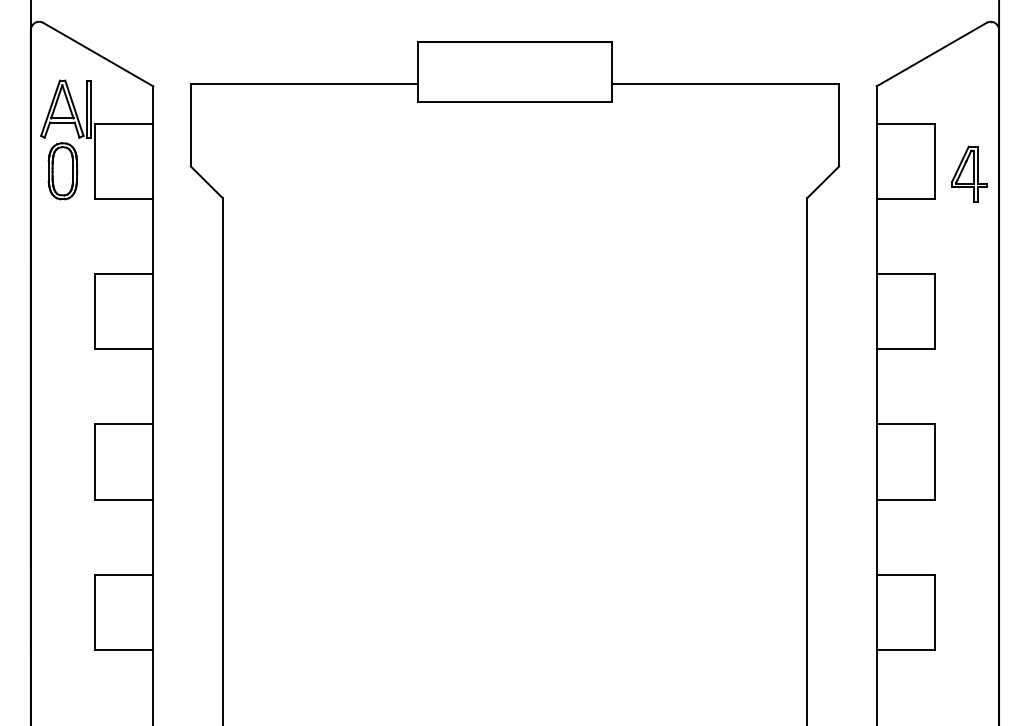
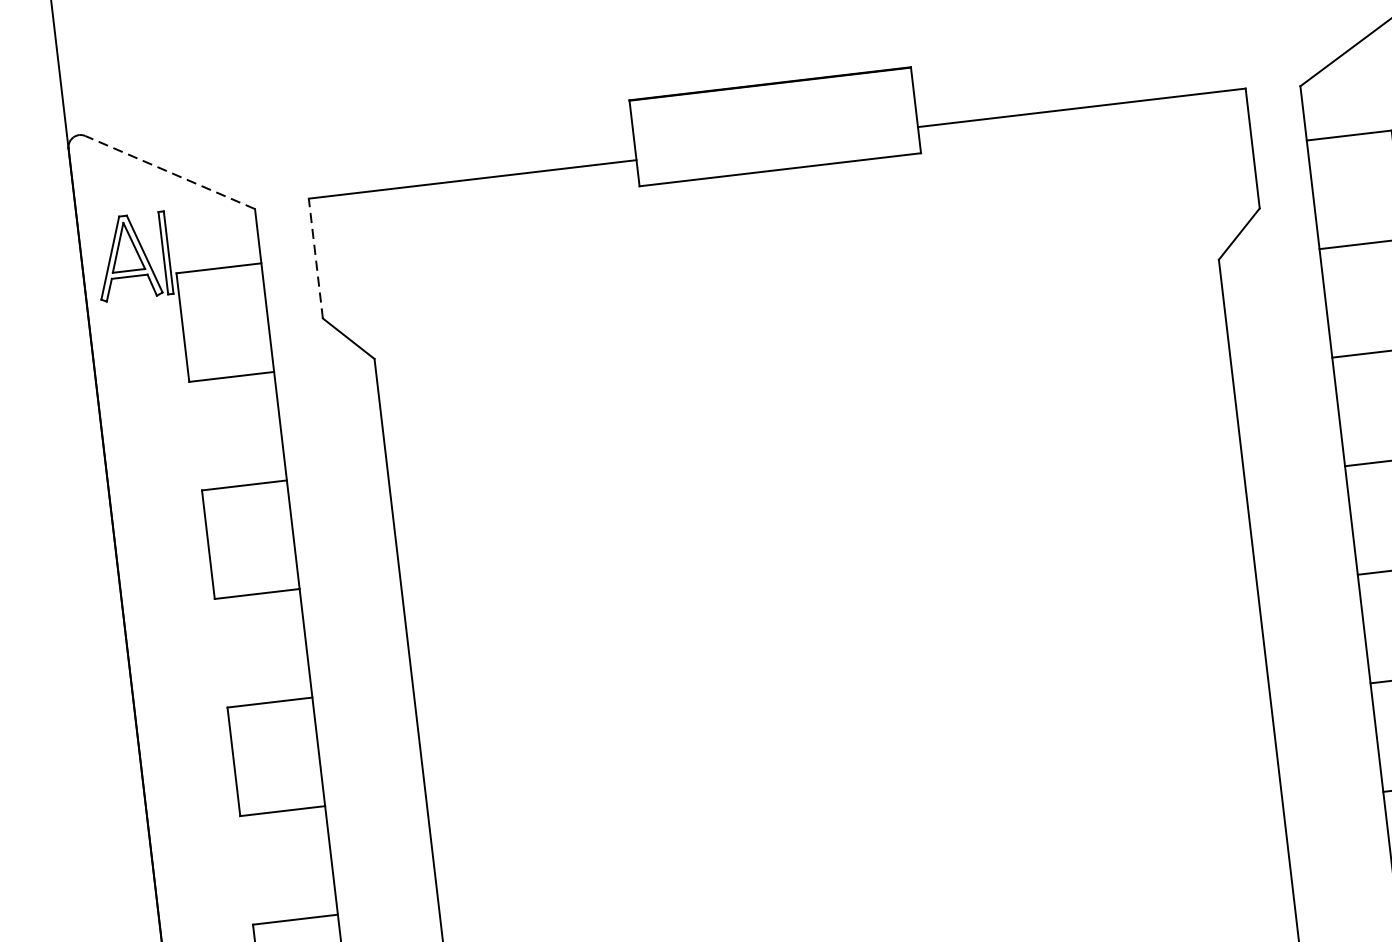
line: (97, 54) -> (168, 172), solid -> dashed
line: (190, 124) -> (315, 257), solid -> dashed
part: (62, 171) -> (138, 347), removed

